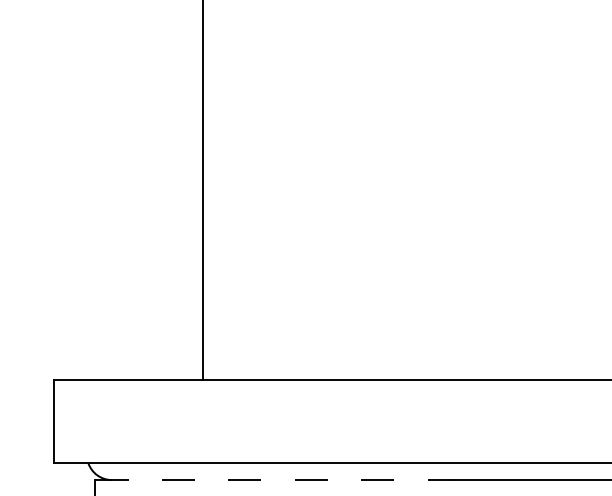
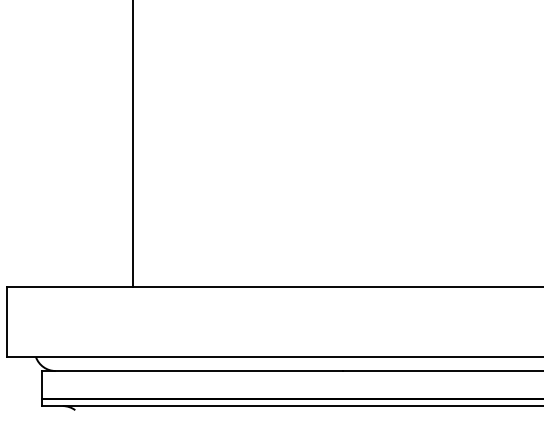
line: (274, 480) -> (192, 371), dashed -> solid

